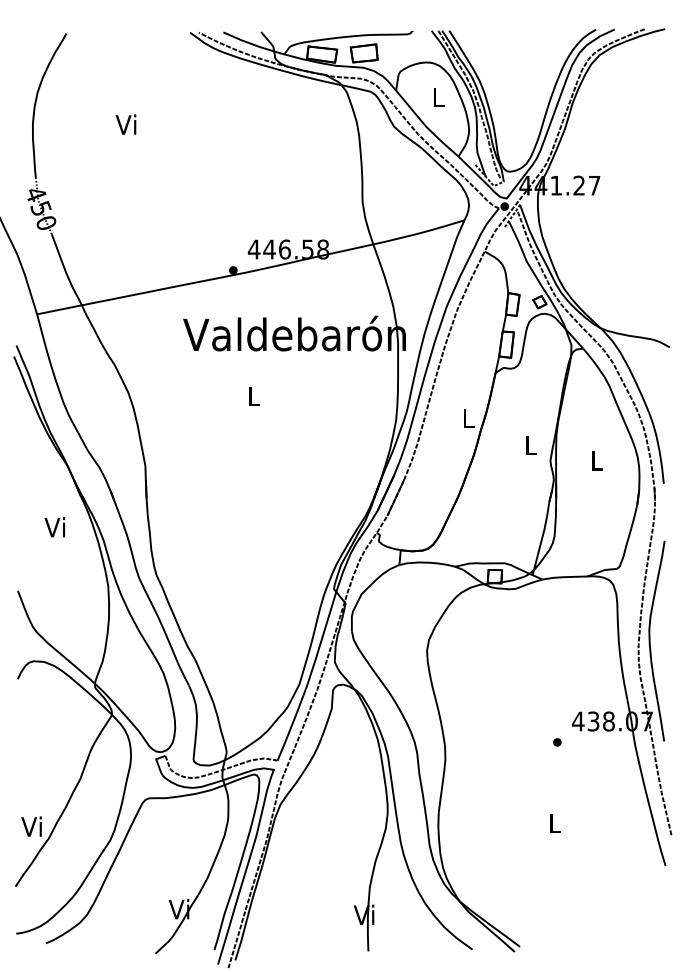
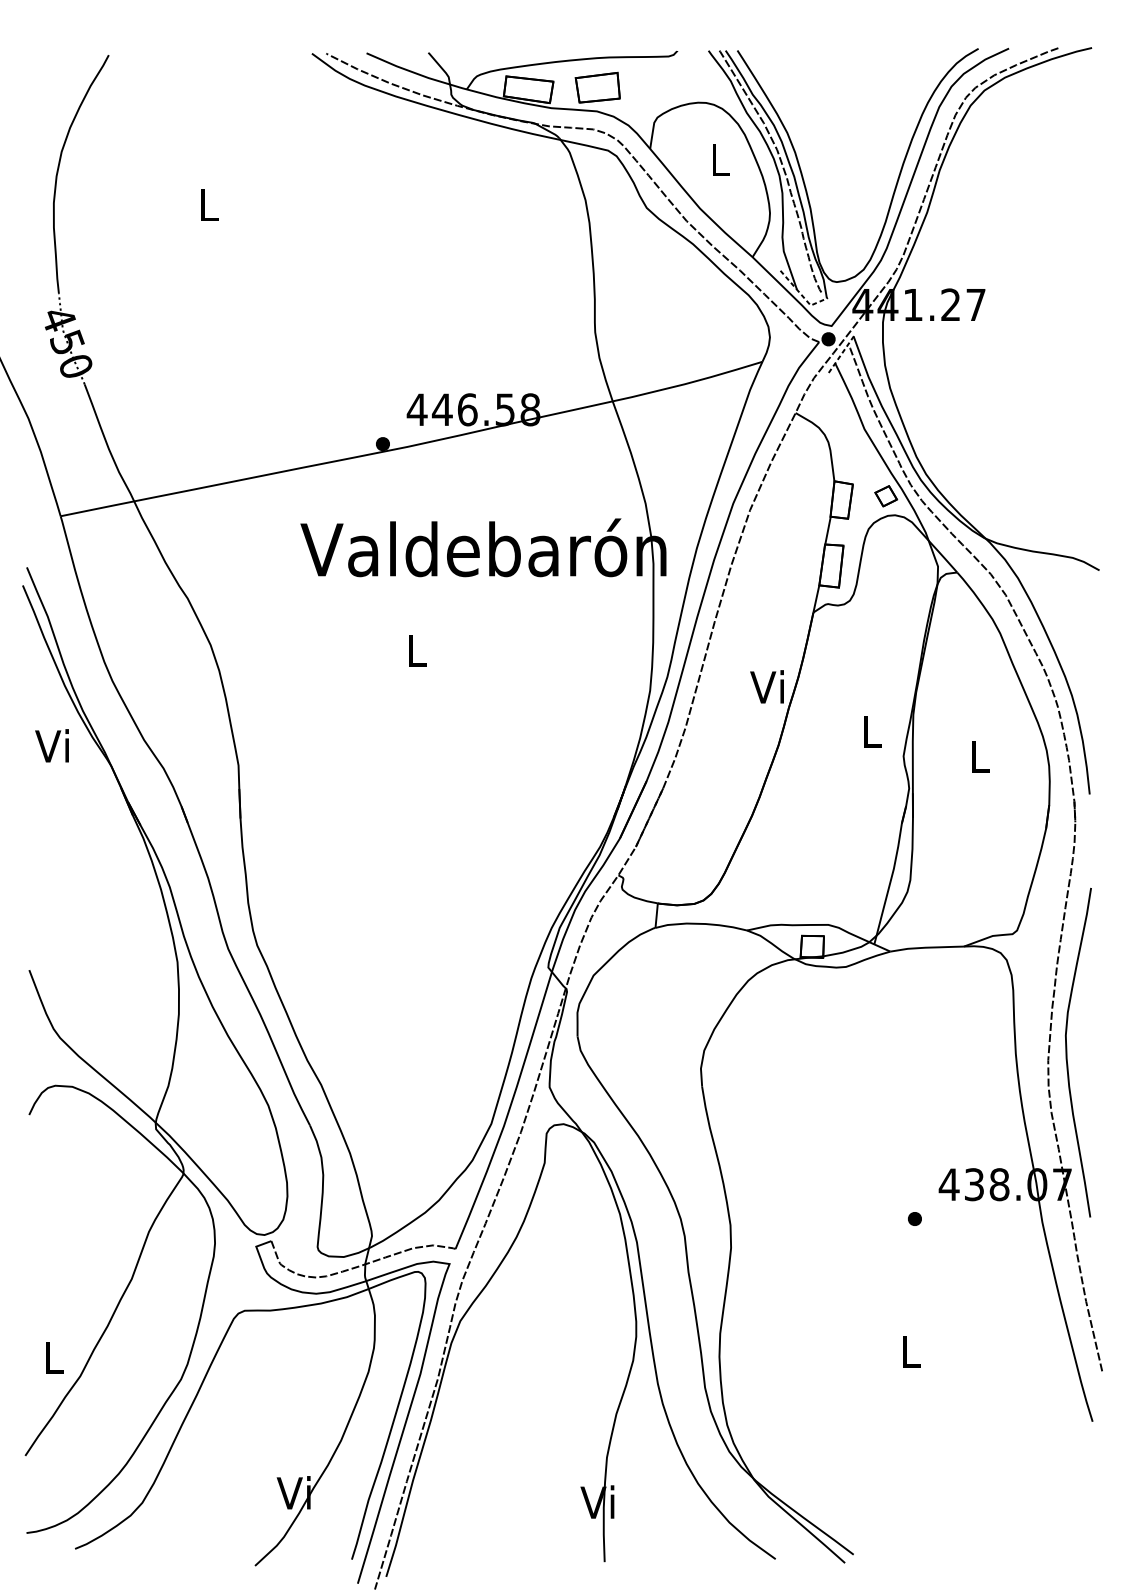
text: (125, 124) -> (205, 204), Vi -> L
text: (467, 418) -> (767, 687), L -> Vi
text: (54, 527) -> (51, 746), moved
text: (31, 826) -> (51, 1357), Vi -> L

